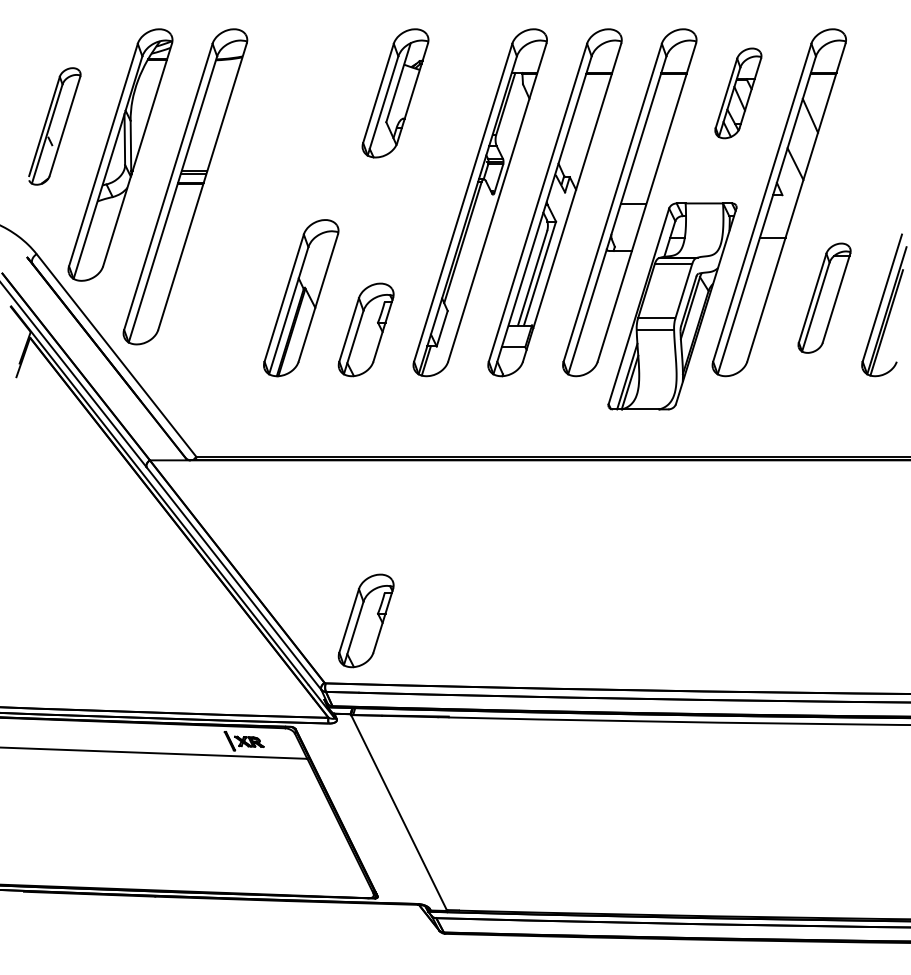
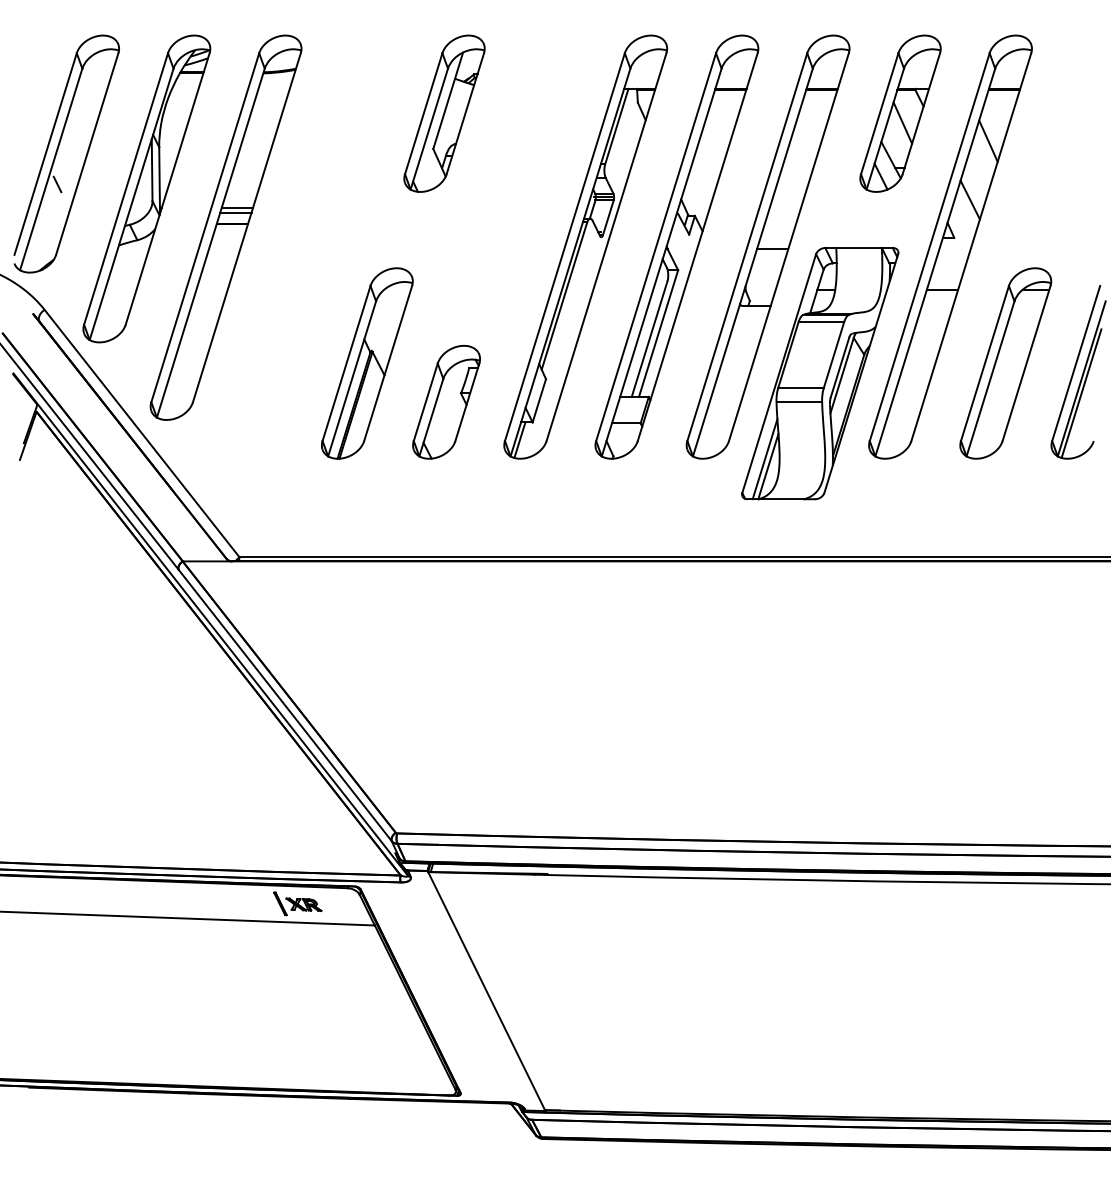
part: (395, 93) -> (444, 113), moved
part: (738, 93) -> (900, 113), size x1.43
part: (54, 126) -> (66, 154), size x1.67
part: (824, 298) -> (1005, 363), size x1.43
part: (365, 620) -> (445, 756), removed

